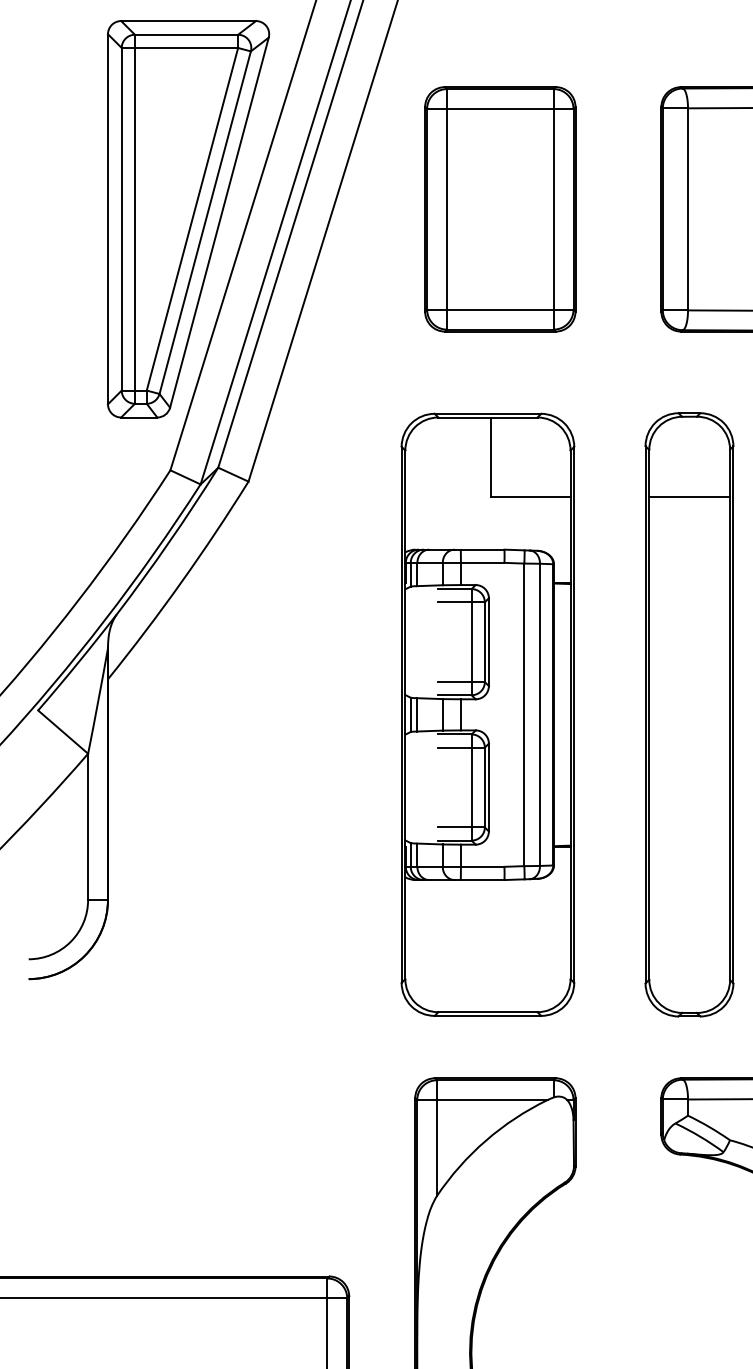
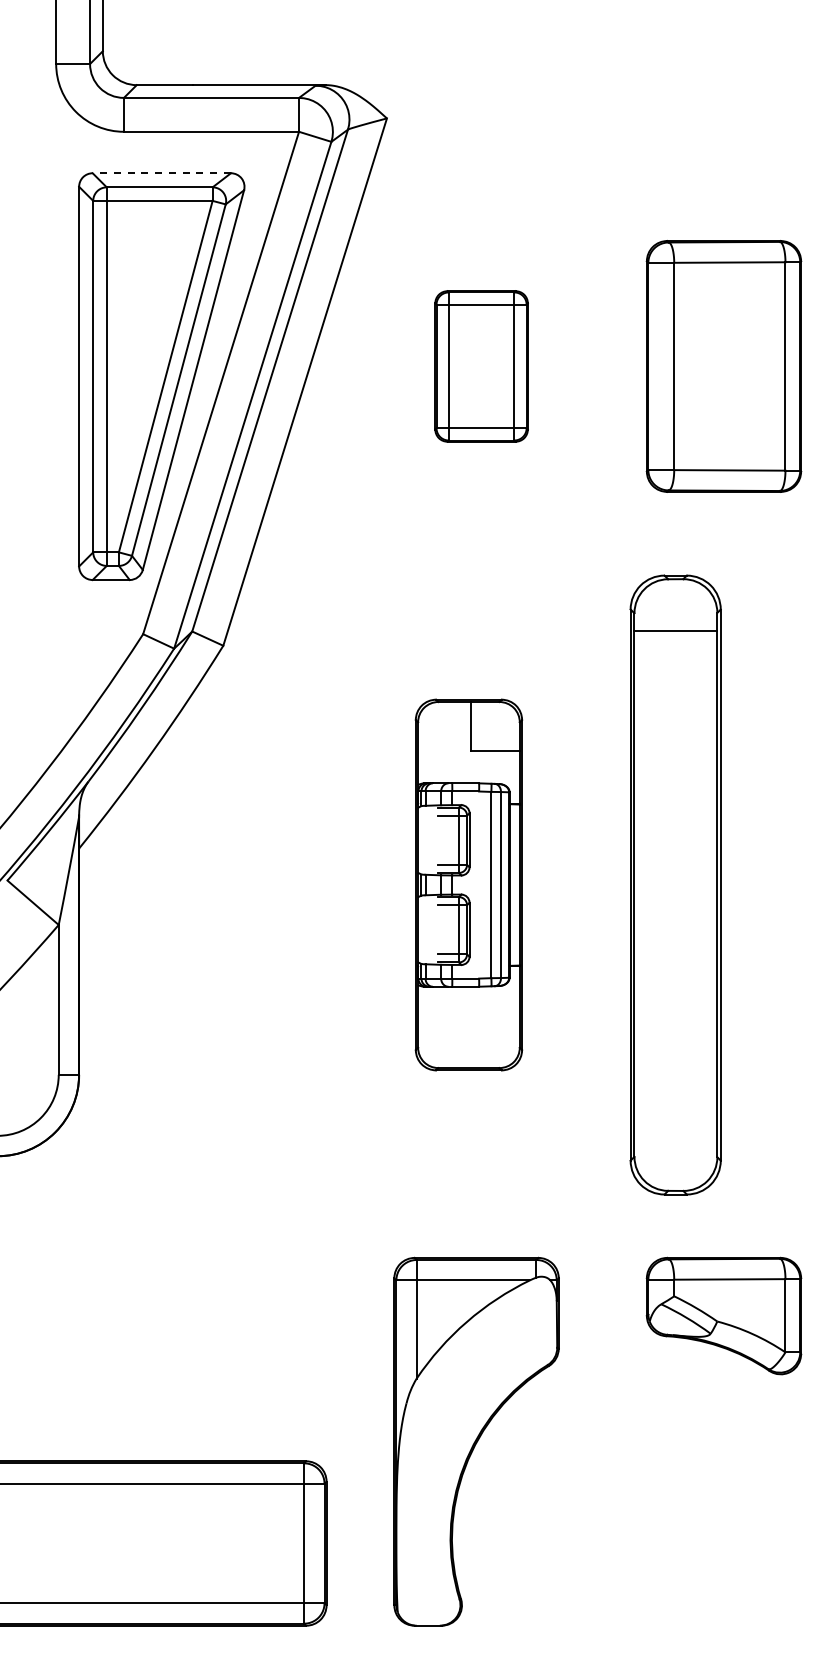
line: (188, 21) -> (161, 173), solid -> dashed
part: (500, 209) -> (481, 366), size x0.6
line: (689, 496) -> (675, 631), moved
part: (487, 714) -> (468, 884), size x0.6

